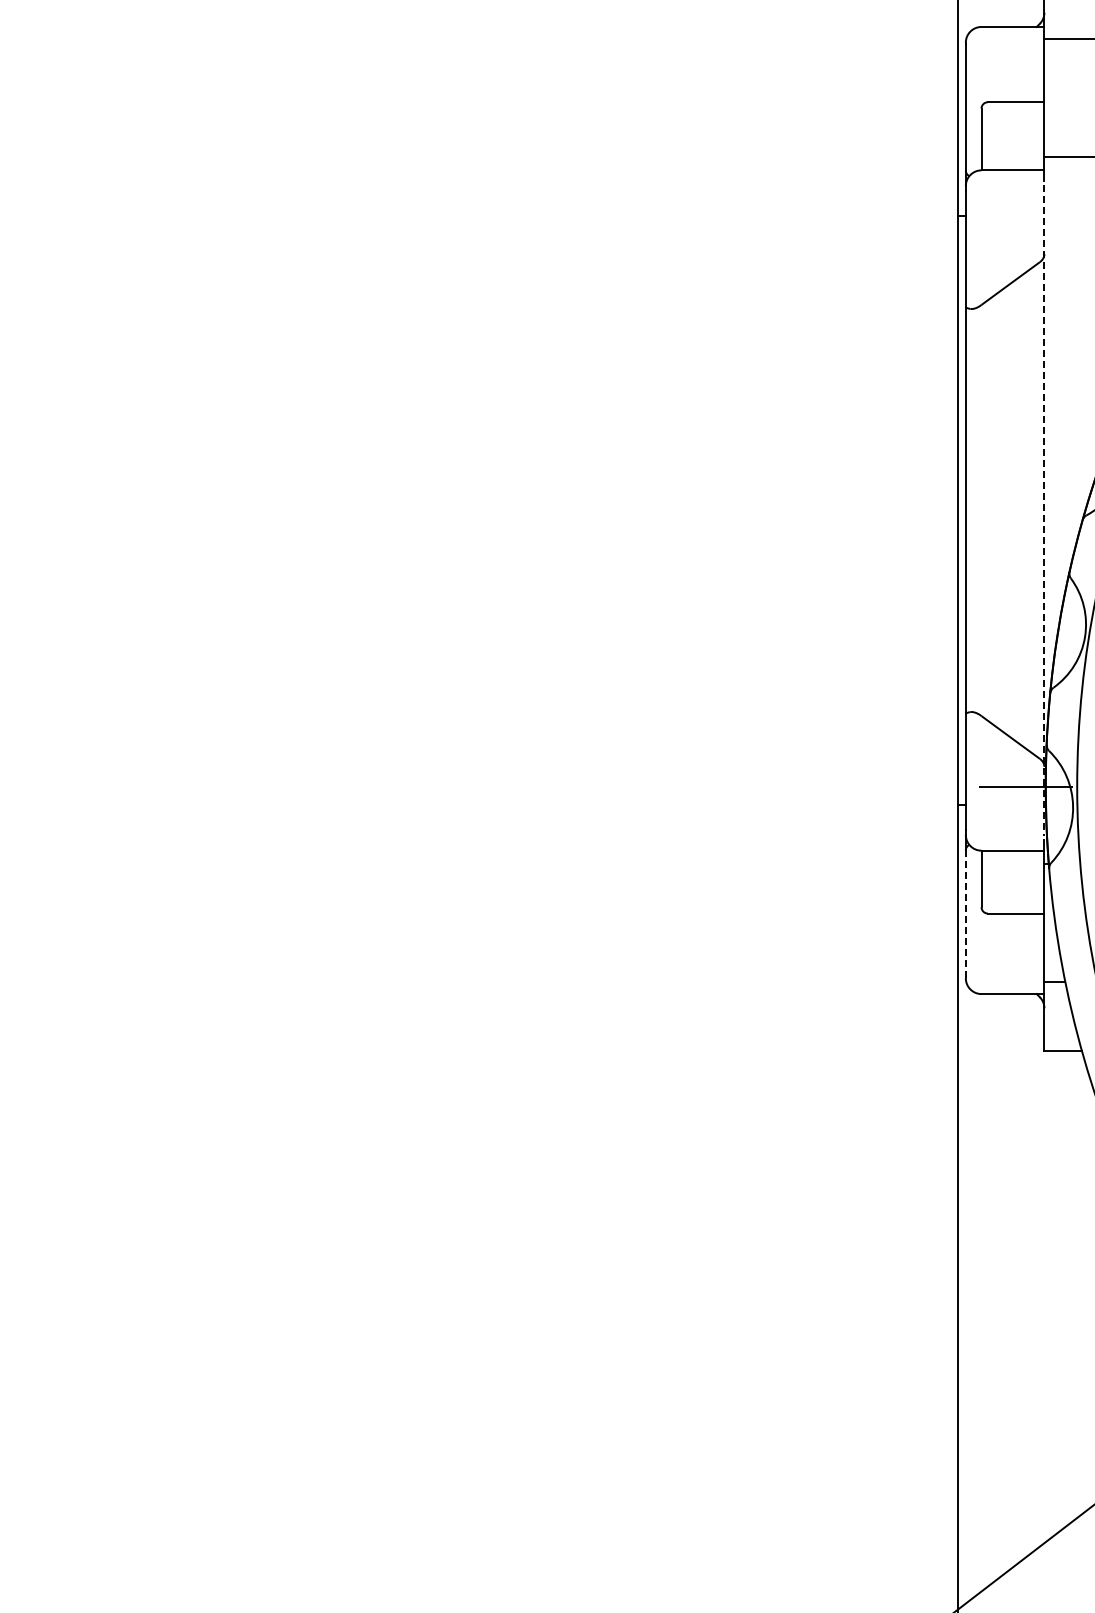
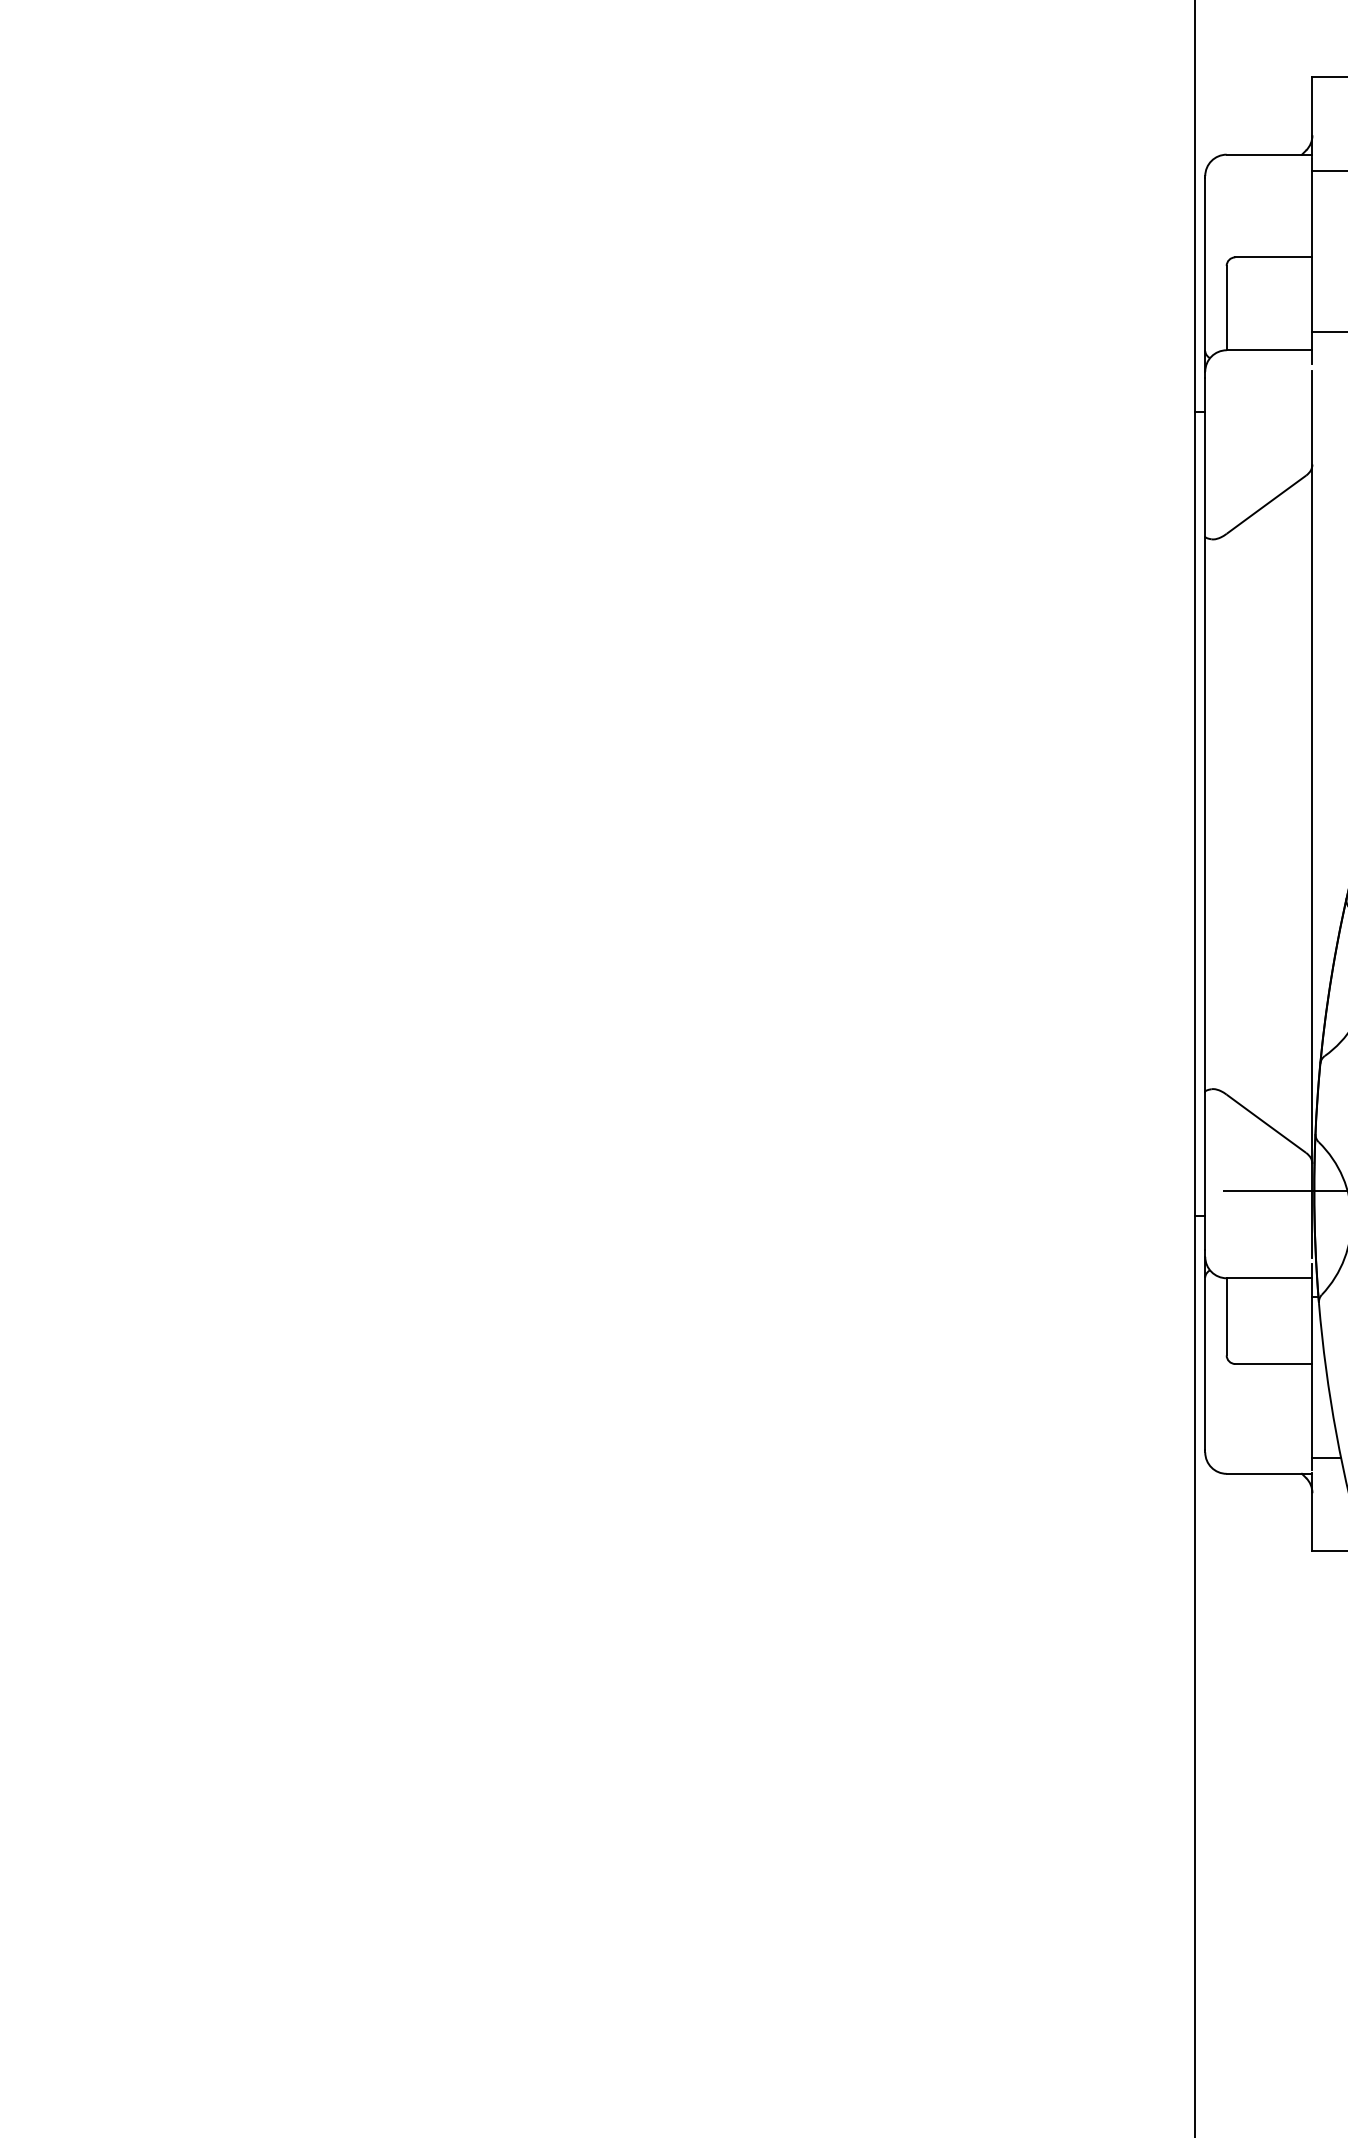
line: (1044, 511) -> (1312, 815), dashed -> solid
line: (965, 913) -> (1204, 1363), dashed -> solid

